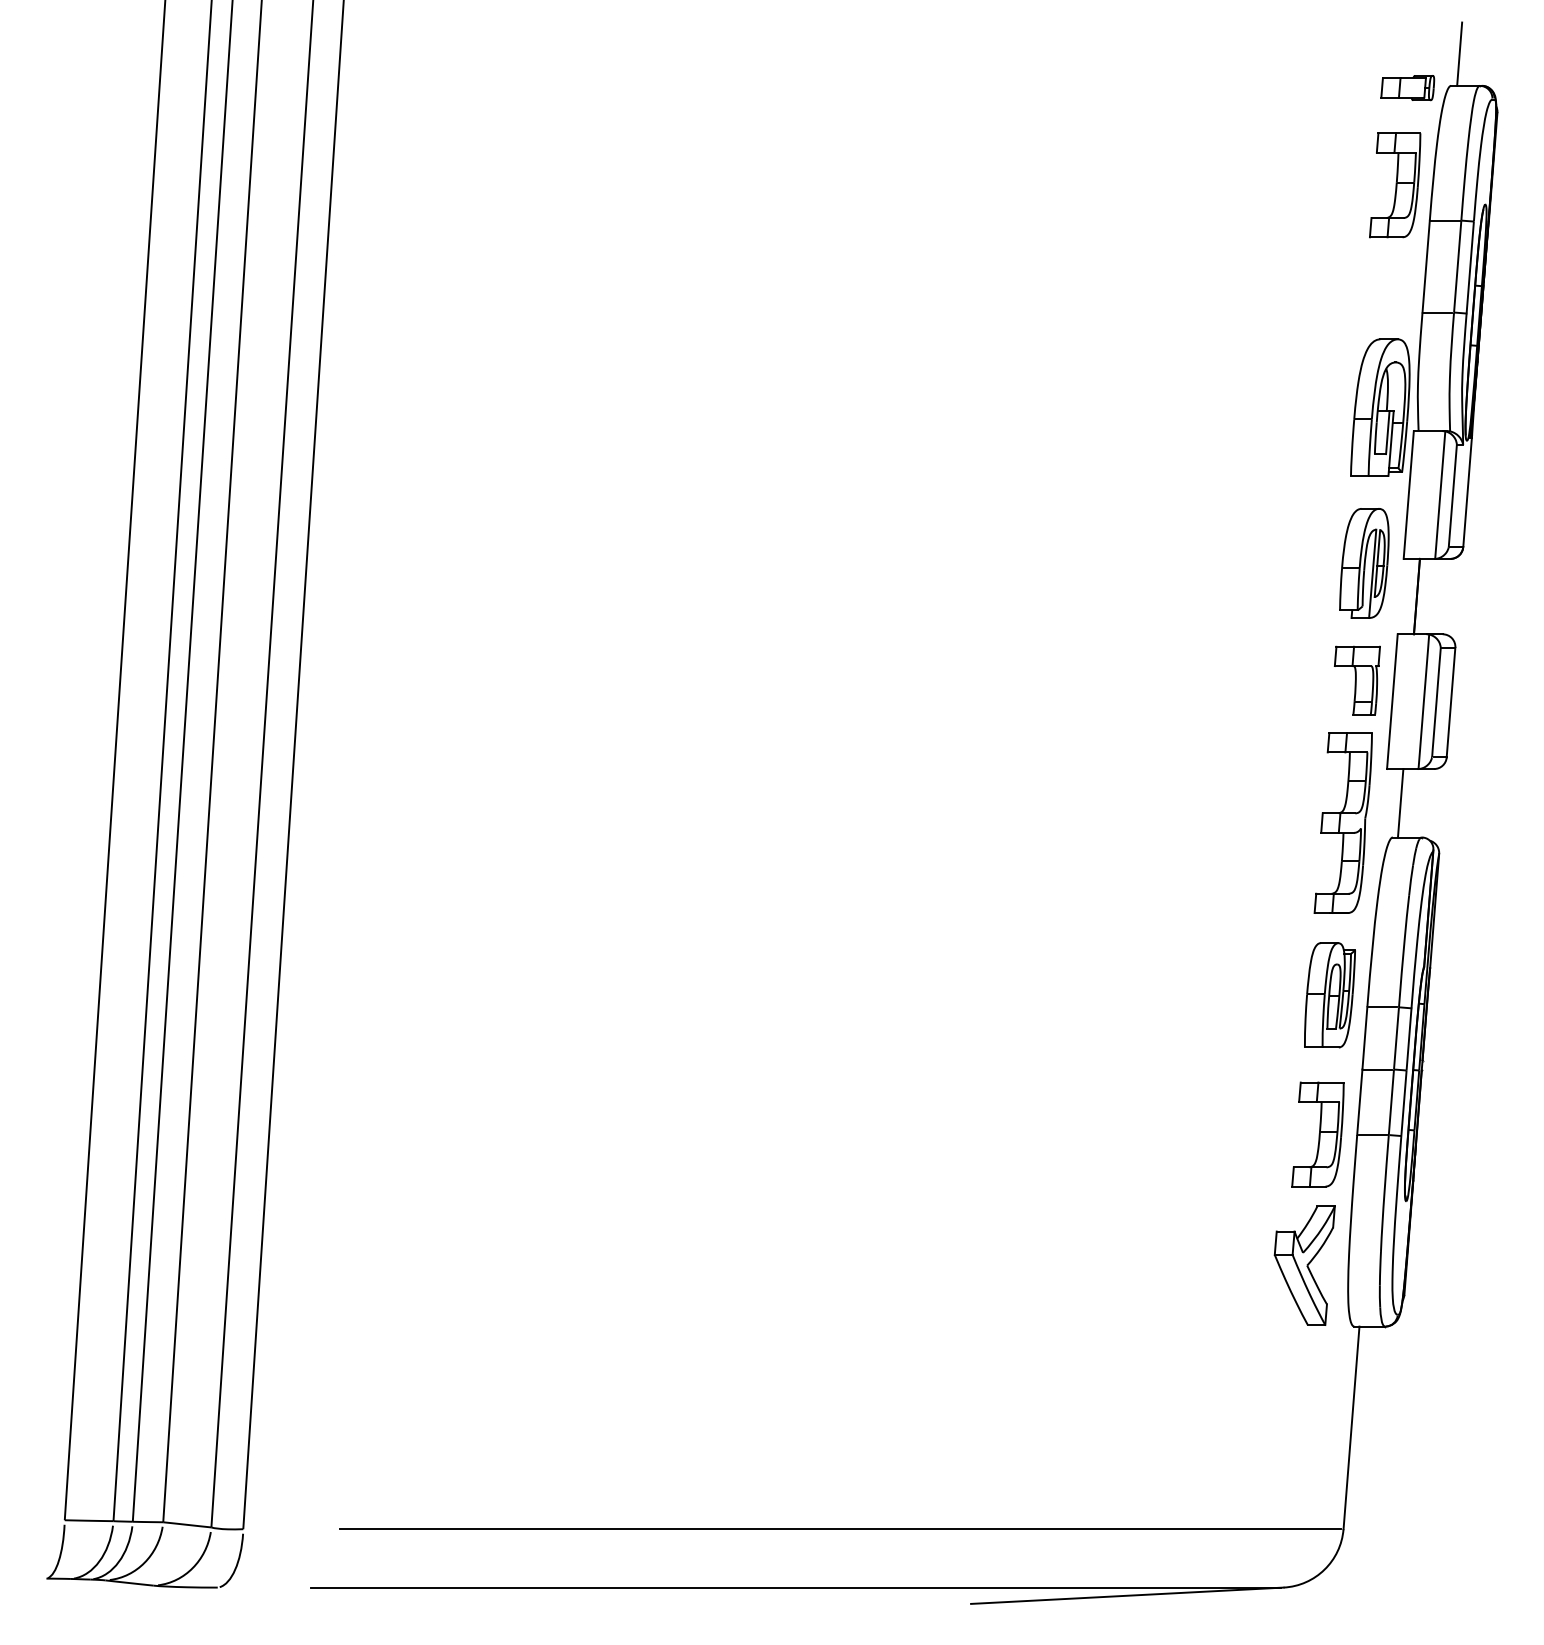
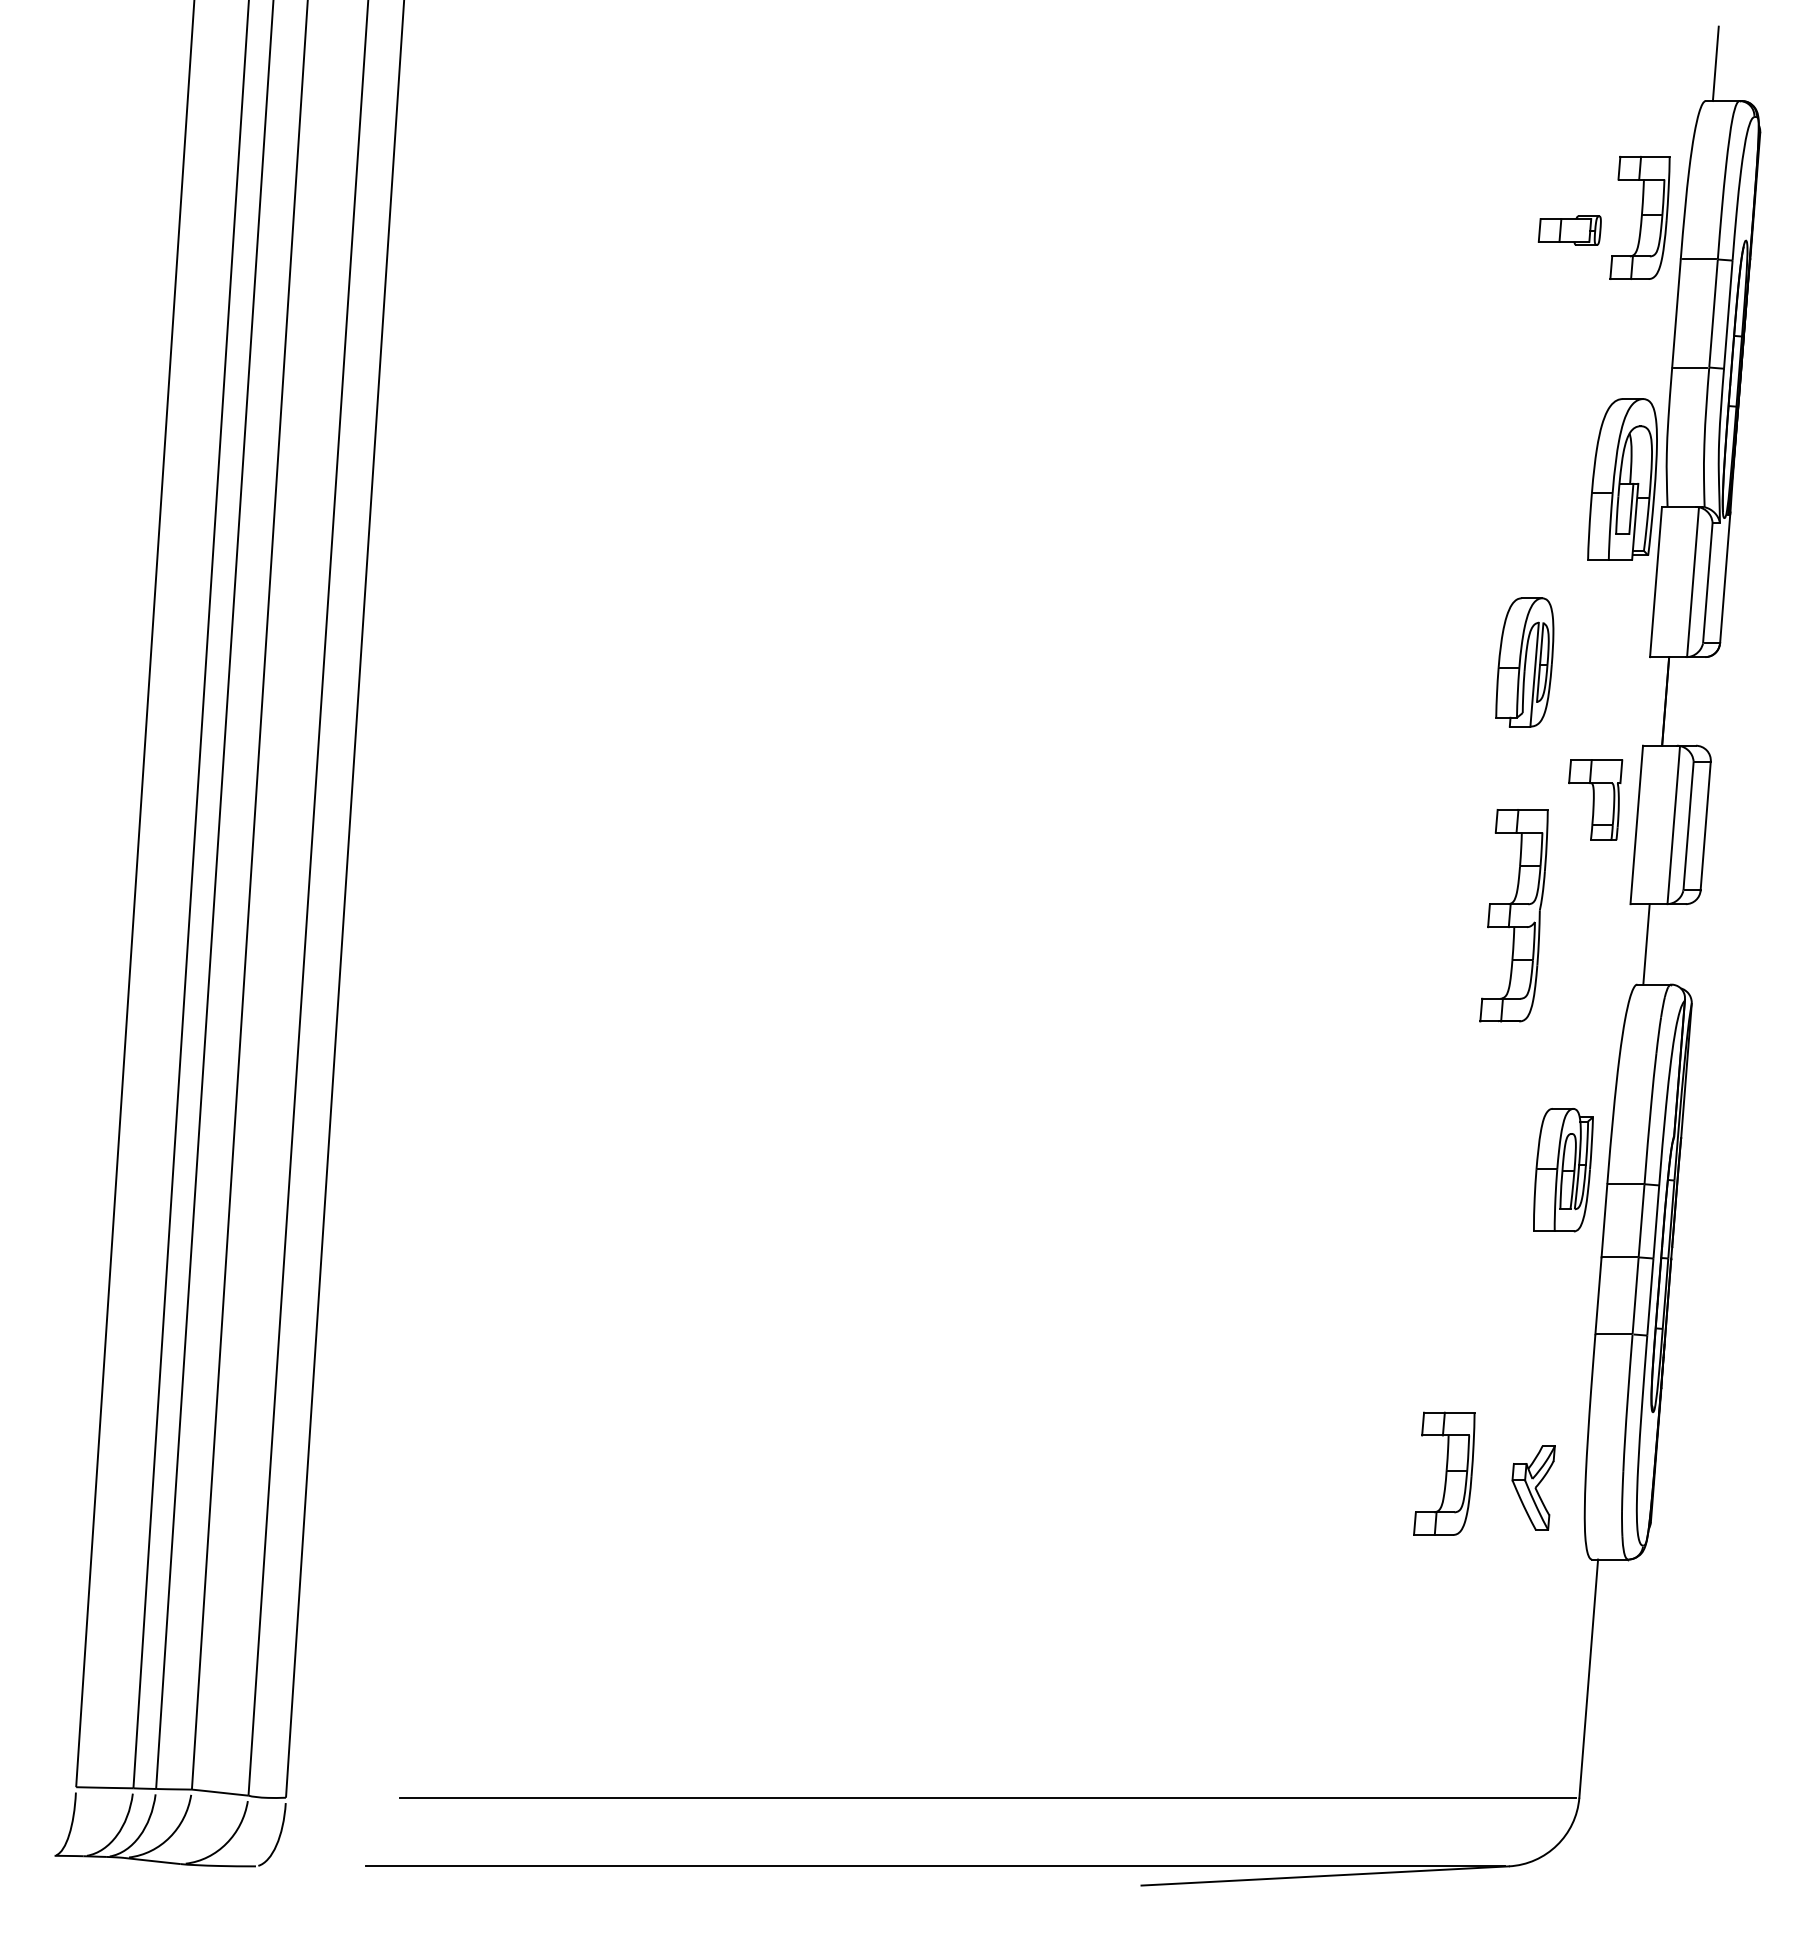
part: (1407, 87) -> (1569, 230), moved
part: (1364, 563) -> (1524, 662), moved
part: (1342, 822) -> (1513, 915), moved
part: (1318, 1134) -> (1444, 1473), moved
part: (1304, 1265) -> (1533, 1487), size x0.6

